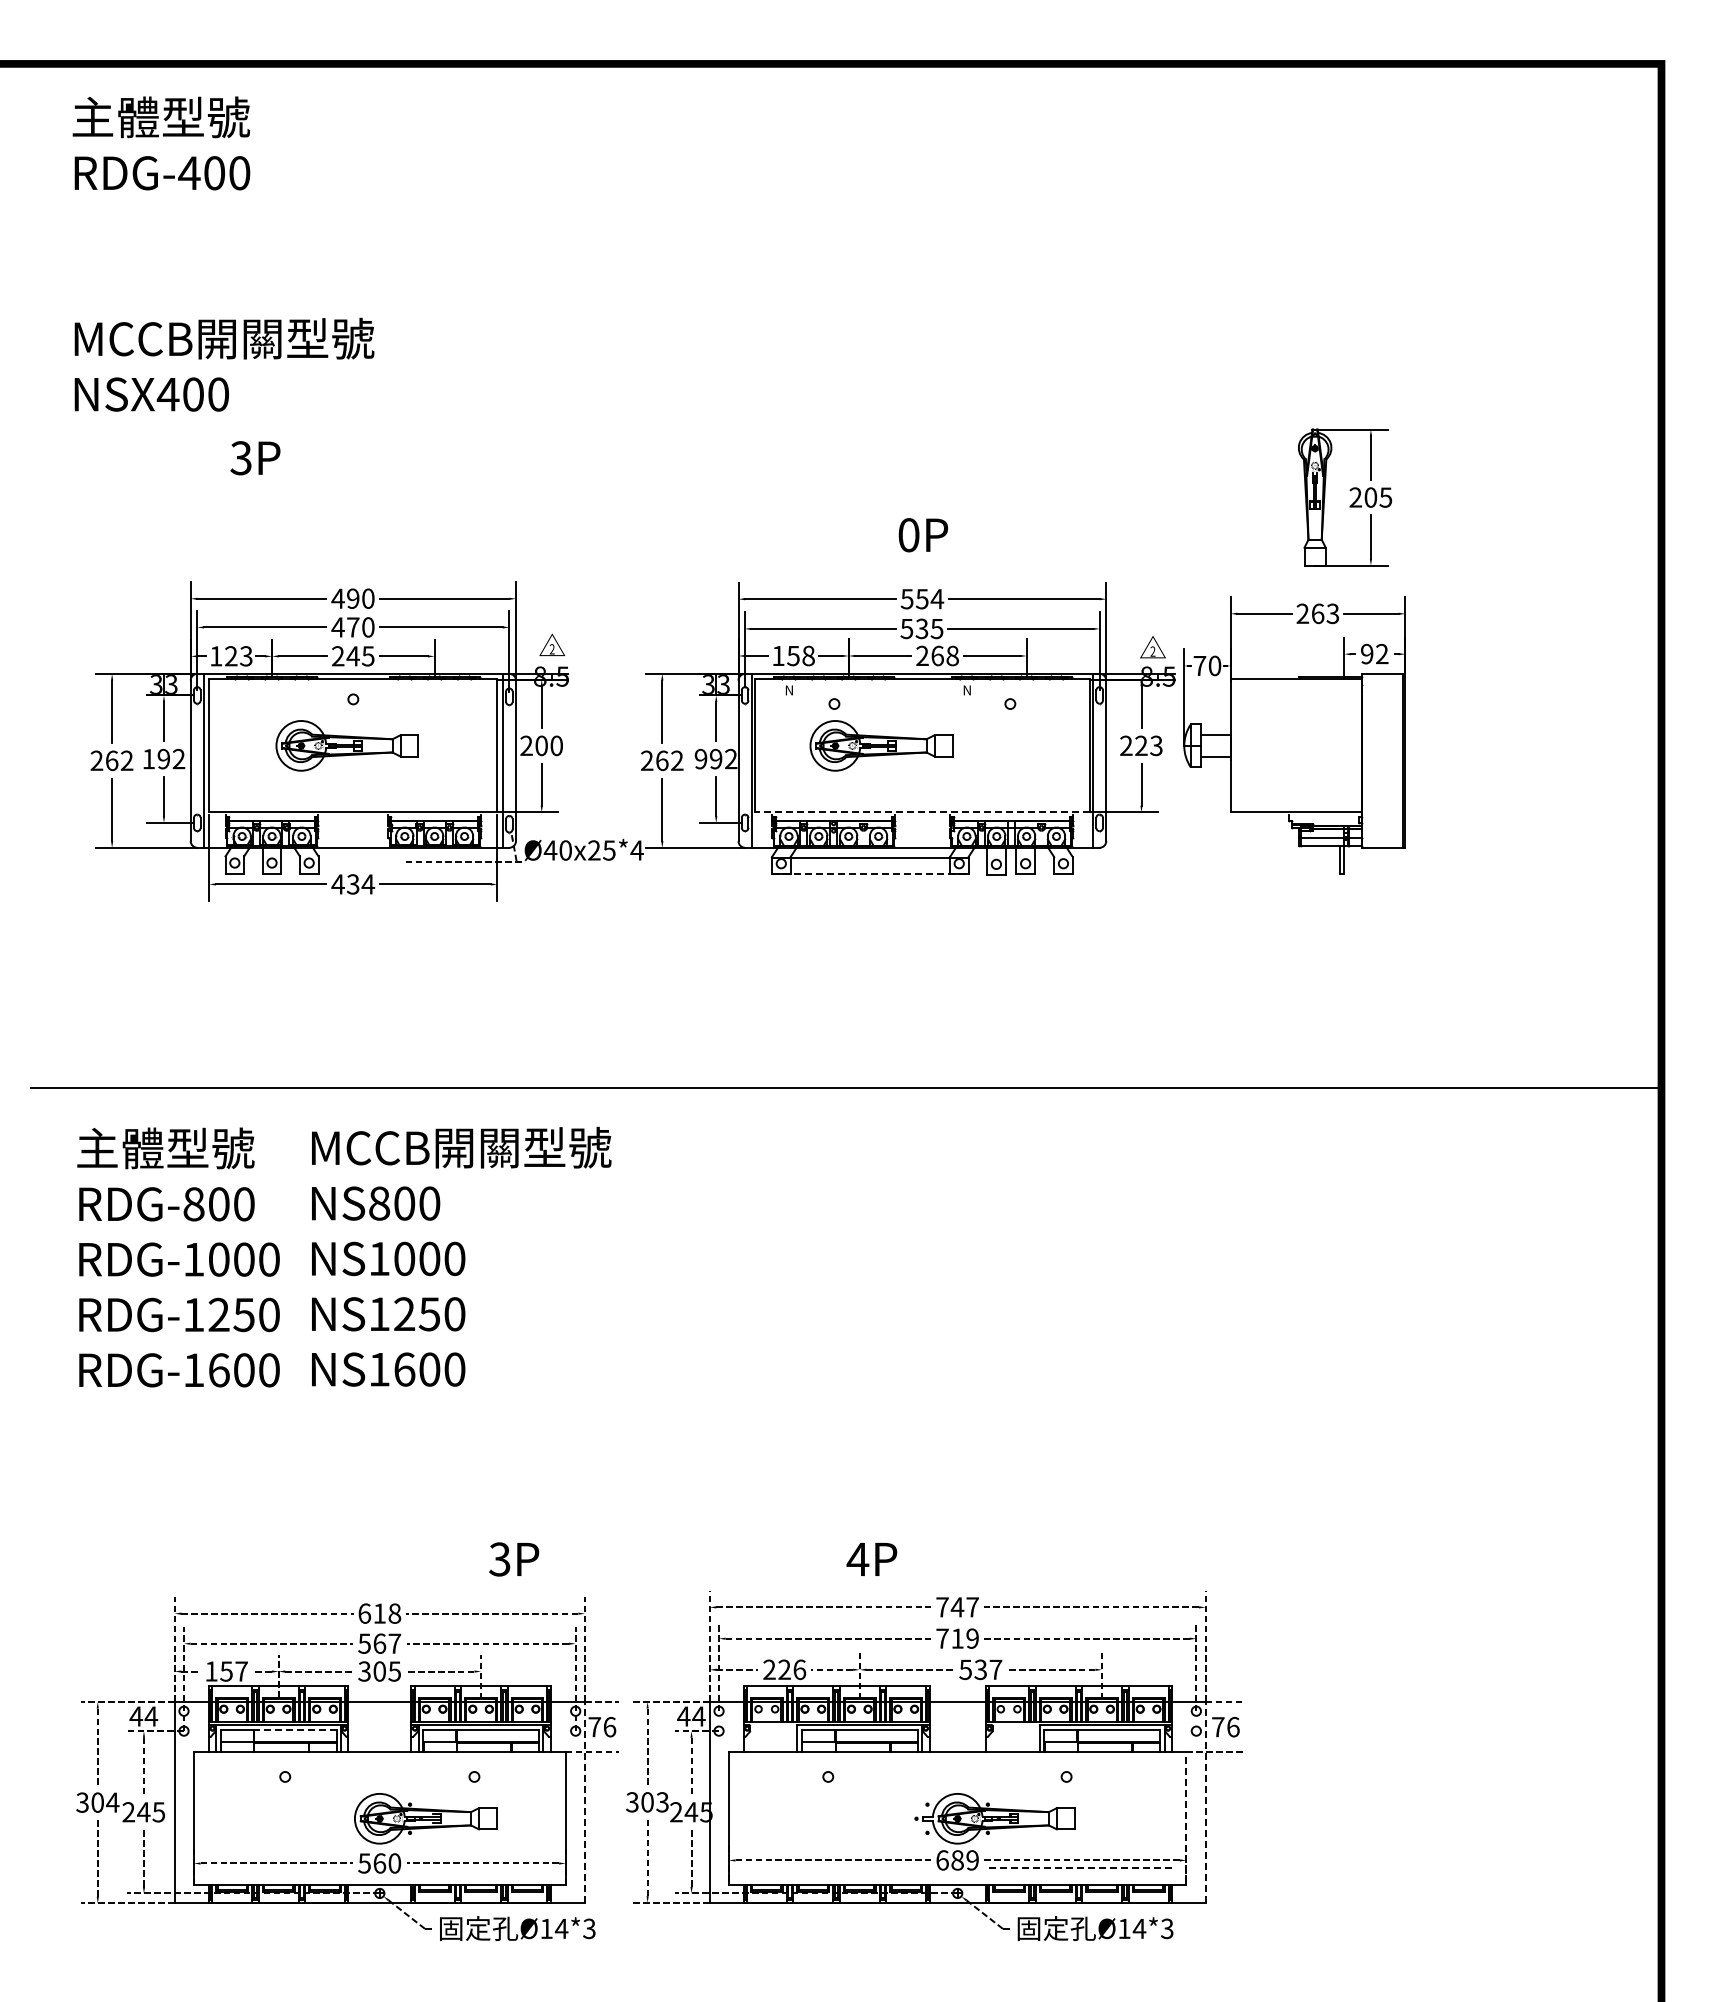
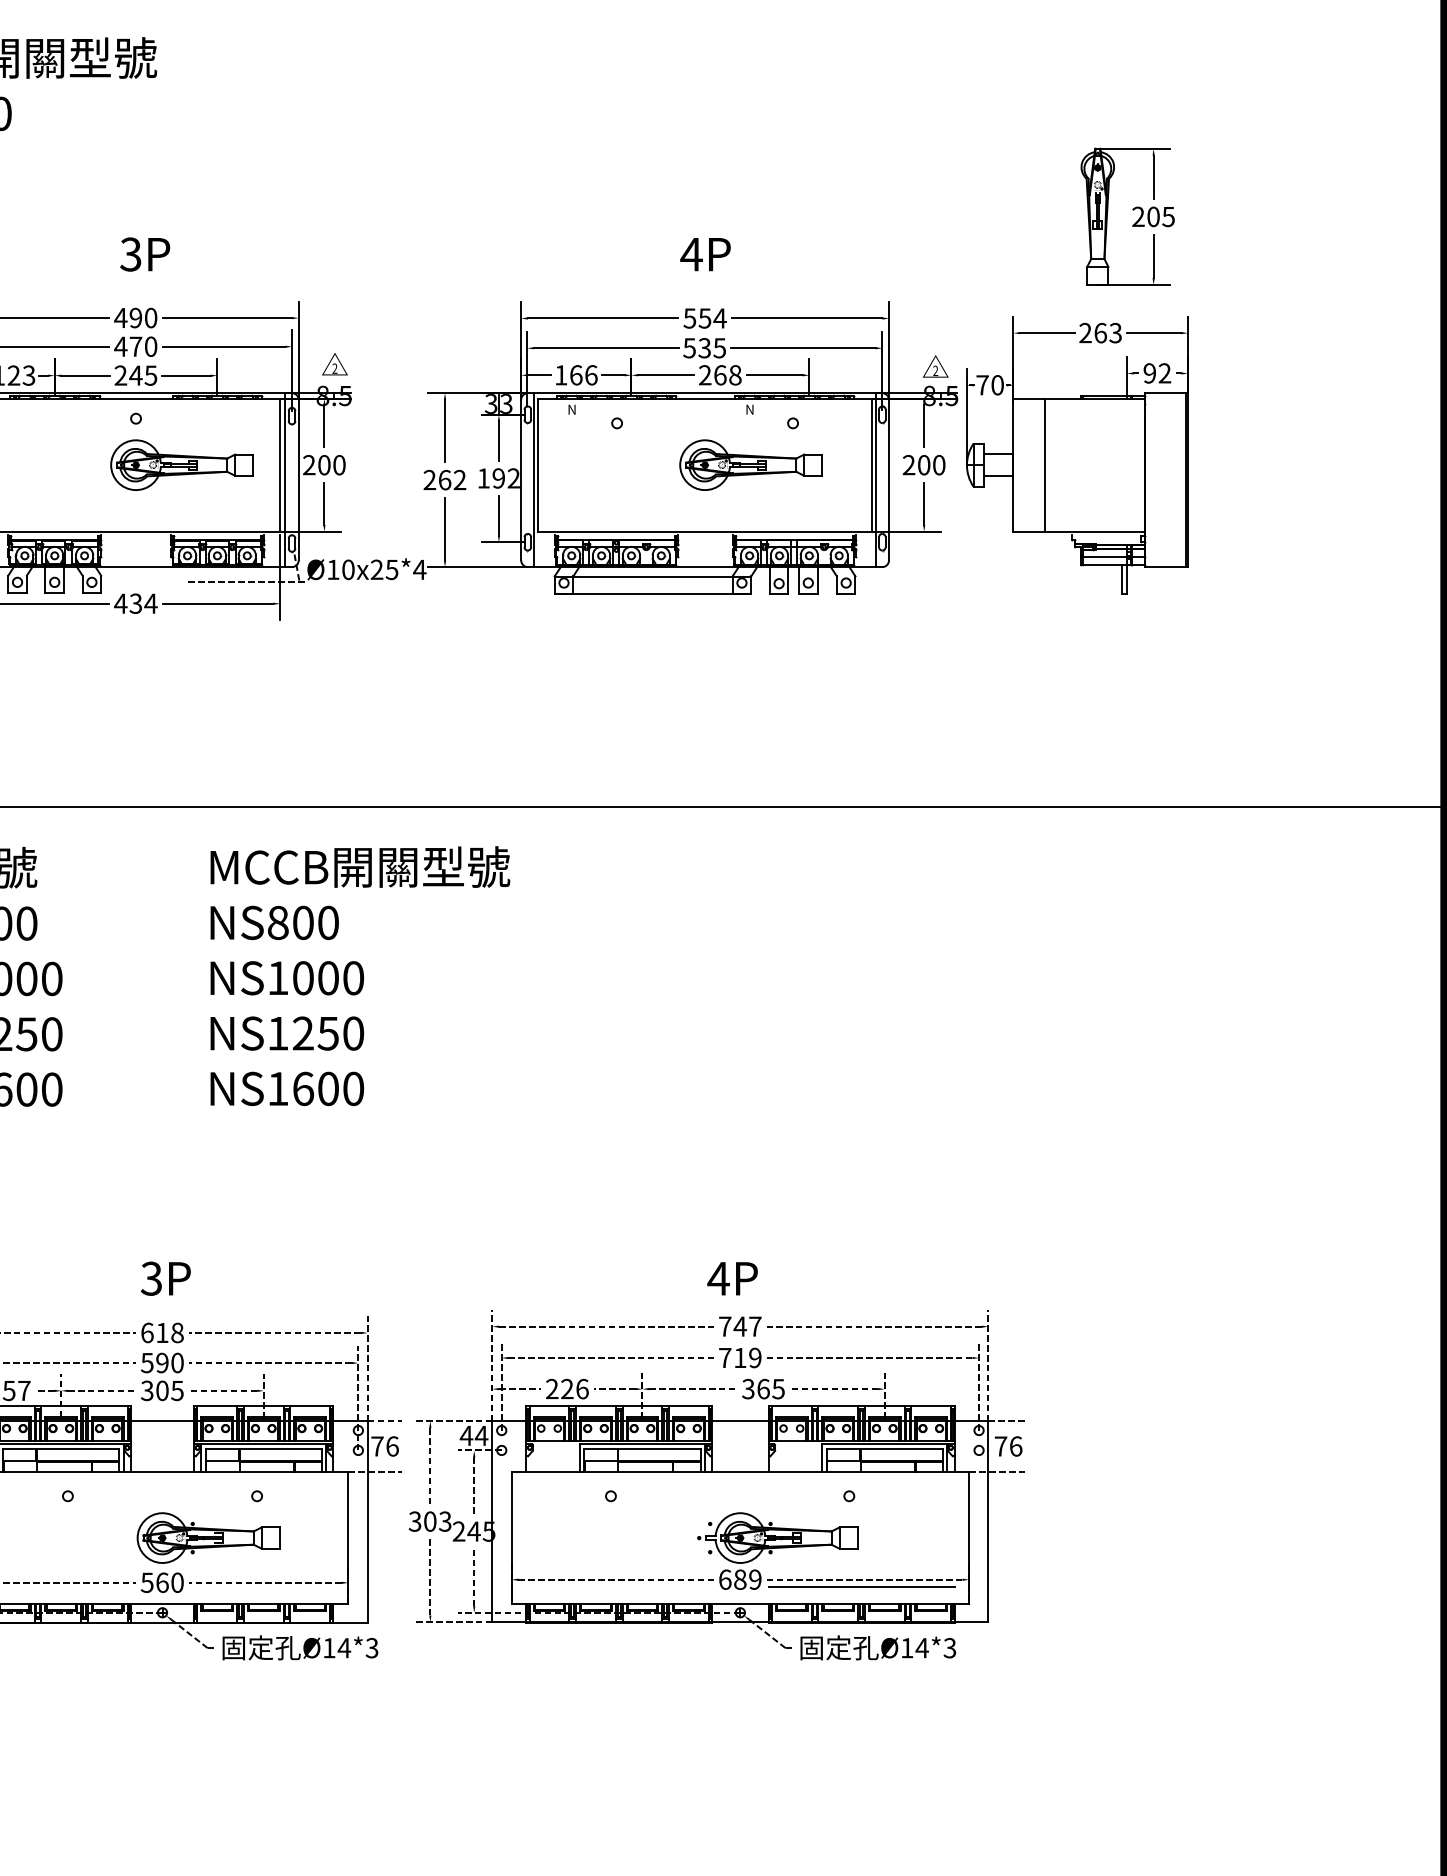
text: (255, 458) -> (145, 254), moved
text: (908, 535) -> (691, 254), 0P -> 4P
text: (800, 655) -> (583, 374), 158 -> 166
part: (346, 745) -> (181, 464), moved
part: (881, 745) -> (751, 464), moved
text: (1148, 745) -> (931, 464), 223 -> 200
line: (1262, 745) -> (1045, 464), added
text: (700, 758) -> (483, 477), 992 -> 192
line: (921, 812) -> (704, 531), dashed -> solid
text: (550, 850) -> (333, 569), Ø40x25*4 -> Ø10x25*4
line: (870, 874) -> (653, 593), dashed -> solid
text: (461, 1256) -> (360, 975), moved
text: (514, 1559) -> (166, 1278), moved
text: (871, 1559) -> (732, 1278), moved
text: (387, 1643) -> (170, 1362), 567 -> 590
text: (981, 1669) -> (764, 1388), 537 -> 365
line: (295, 1730) -> (78, 1449), dashed -> solid
line: (1205, 1801) -> (988, 1520), dashed -> solid
line: (584, 1802) -> (367, 1521), dashed -> solid
line: (1186, 1818) -> (969, 1537), dashed -> solid
line: (1078, 1867) -> (861, 1586), dashed -> solid

